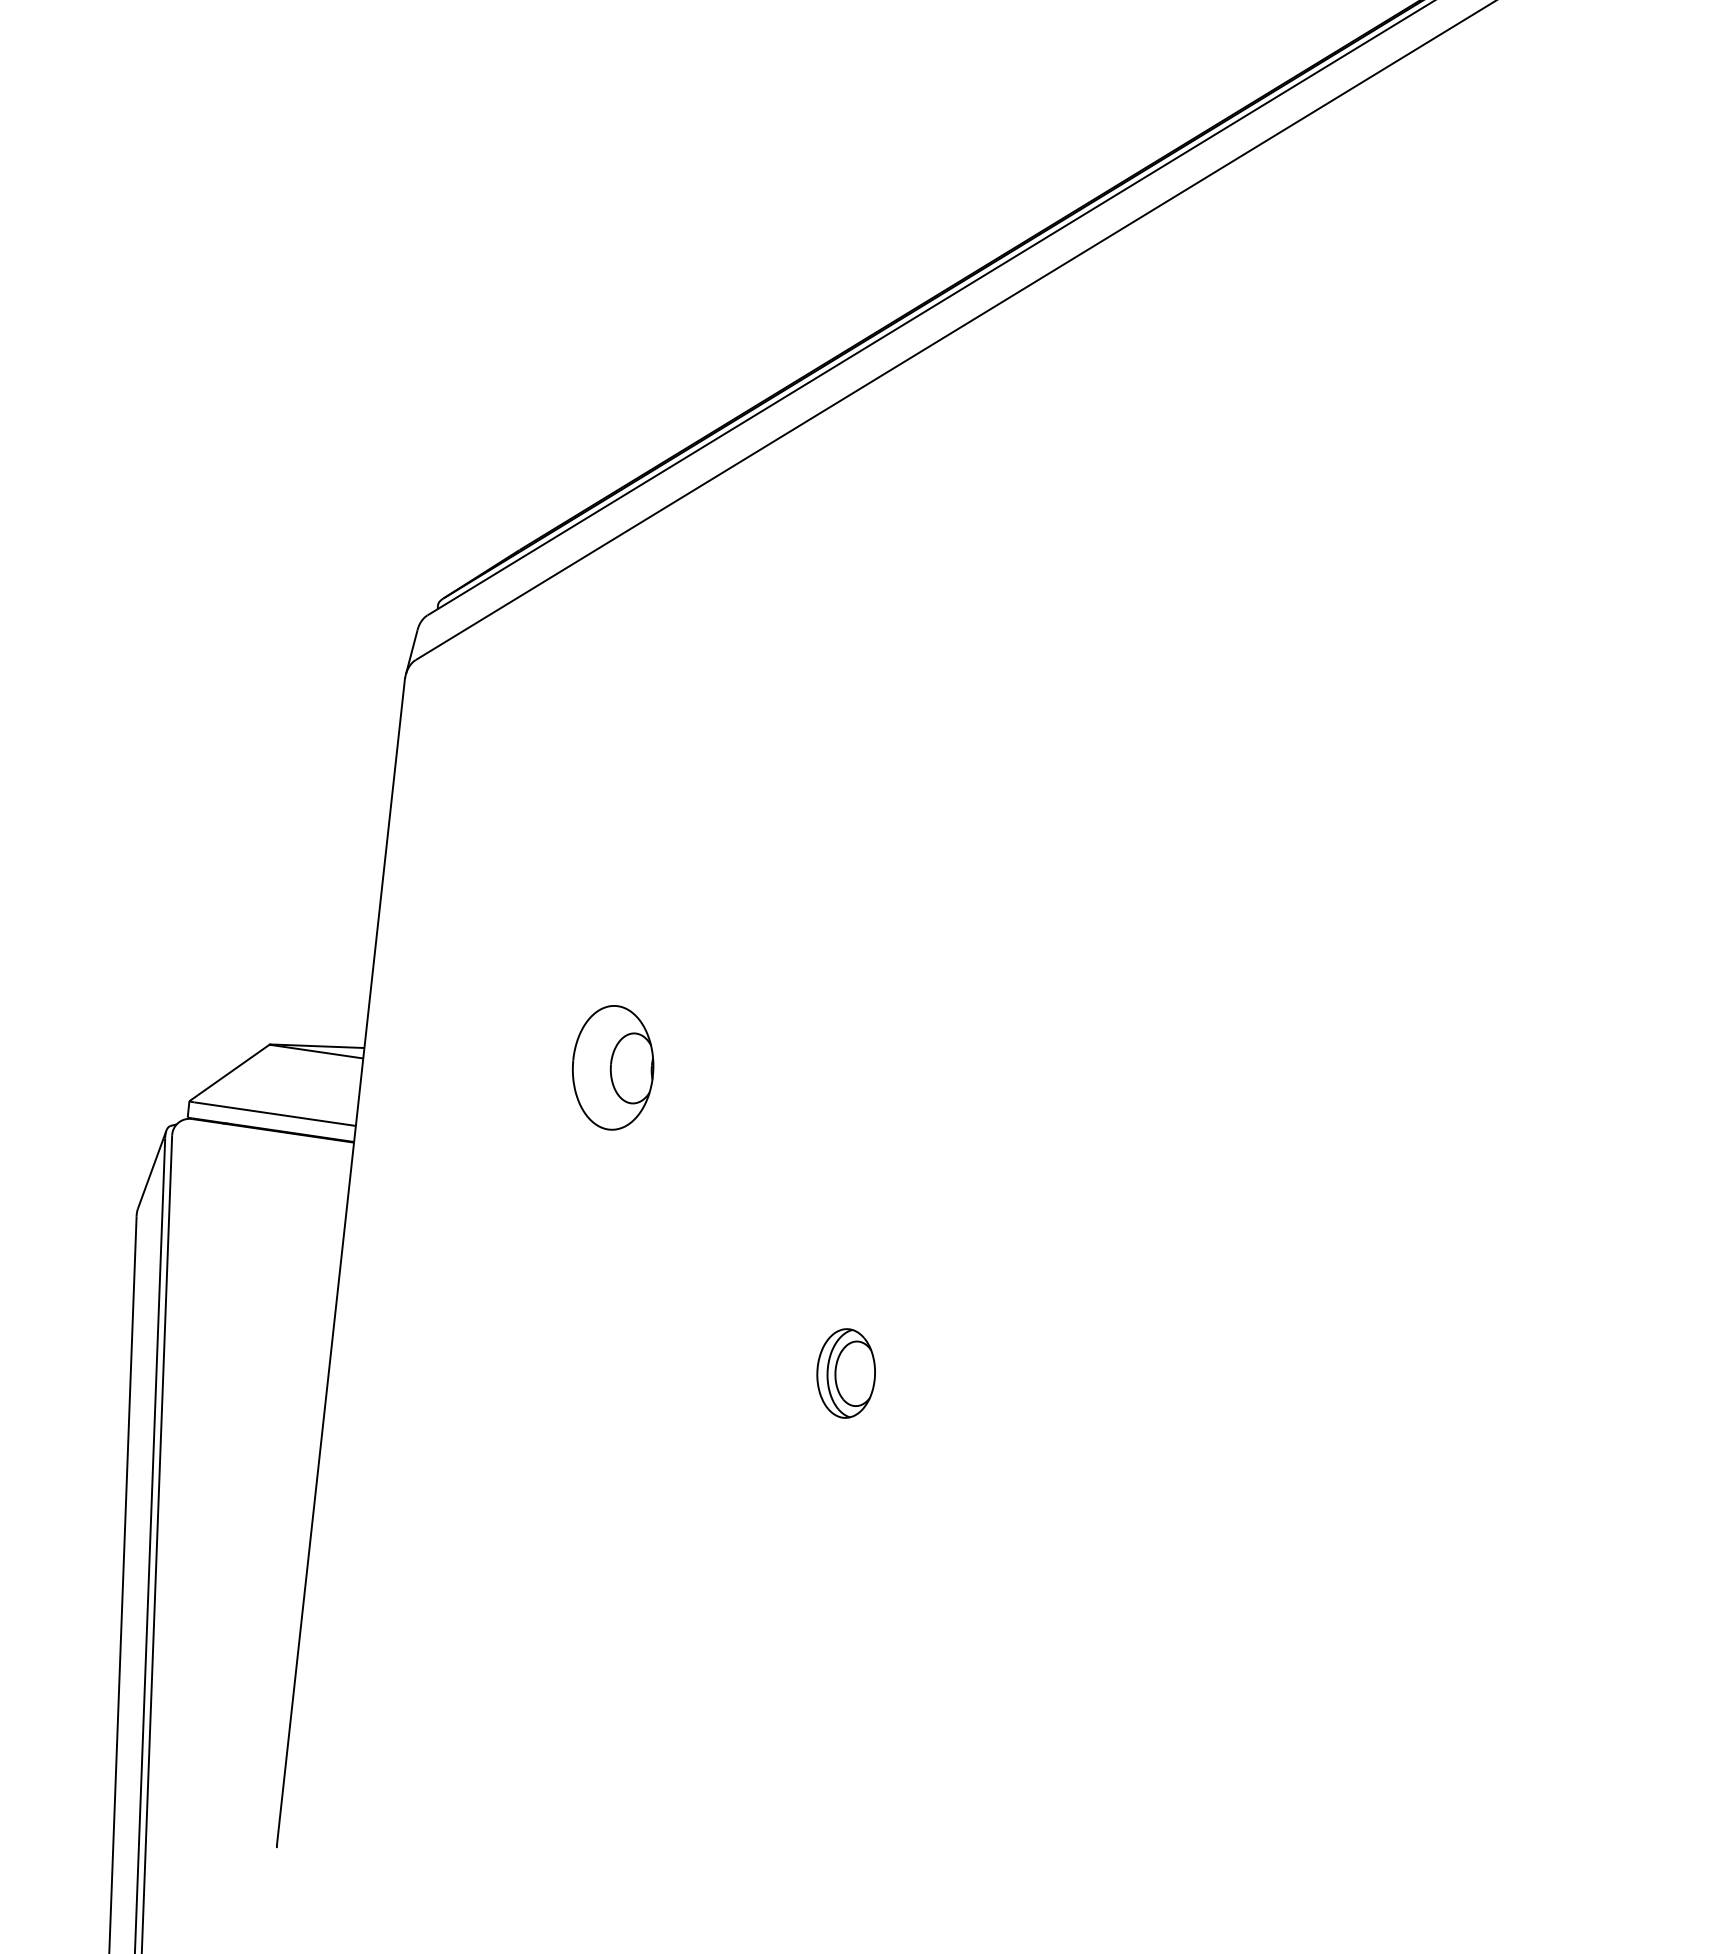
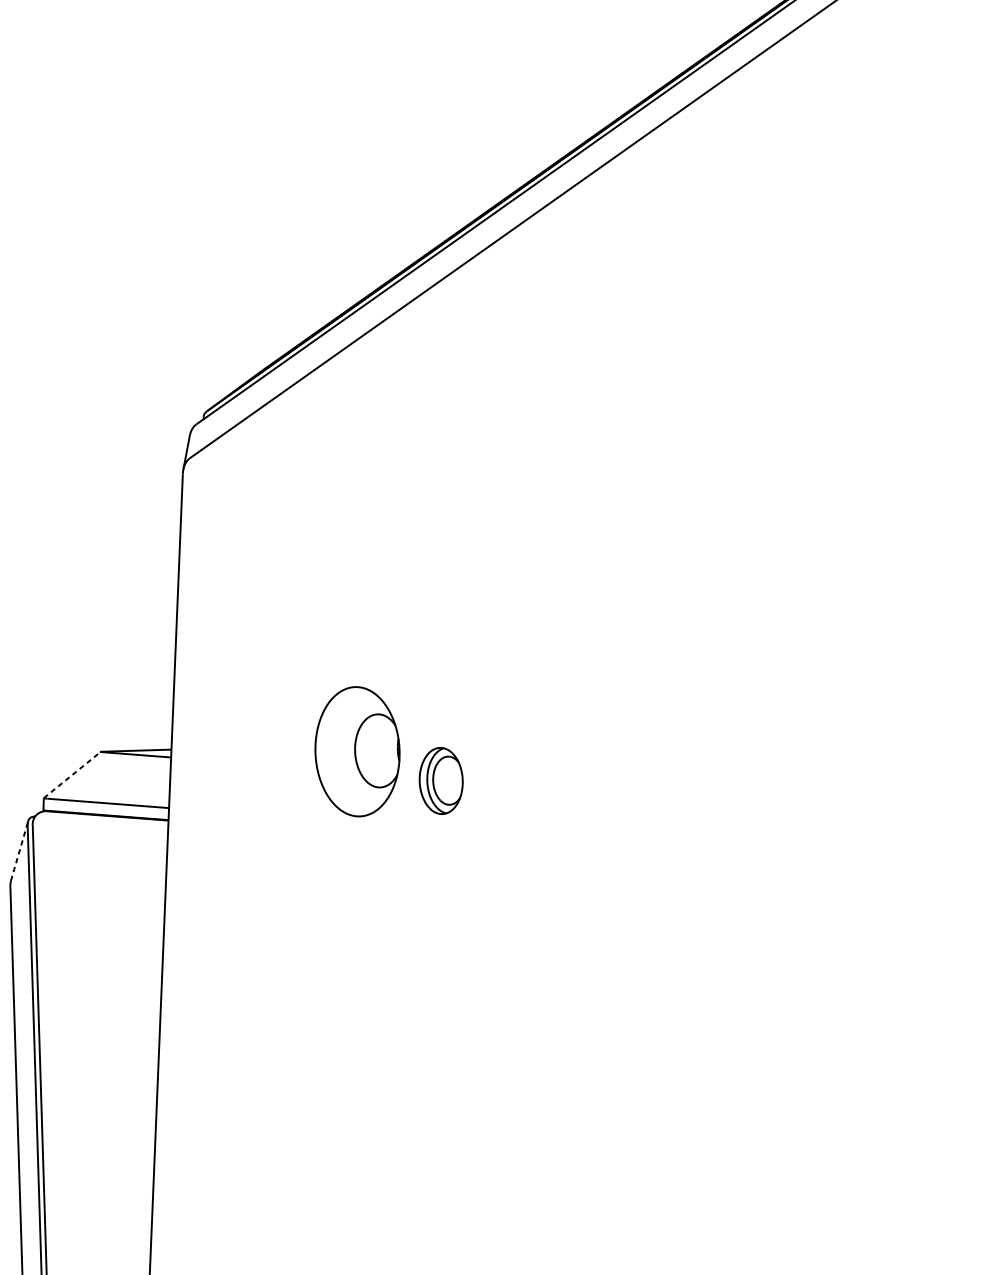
part: (613, 1067) -> (357, 751), size x1.4
line: (230, 1072) -> (72, 774), solid -> dashed
line: (152, 1169) -> (19, 850), solid -> dashed
part: (845, 1373) -> (440, 781), moved

